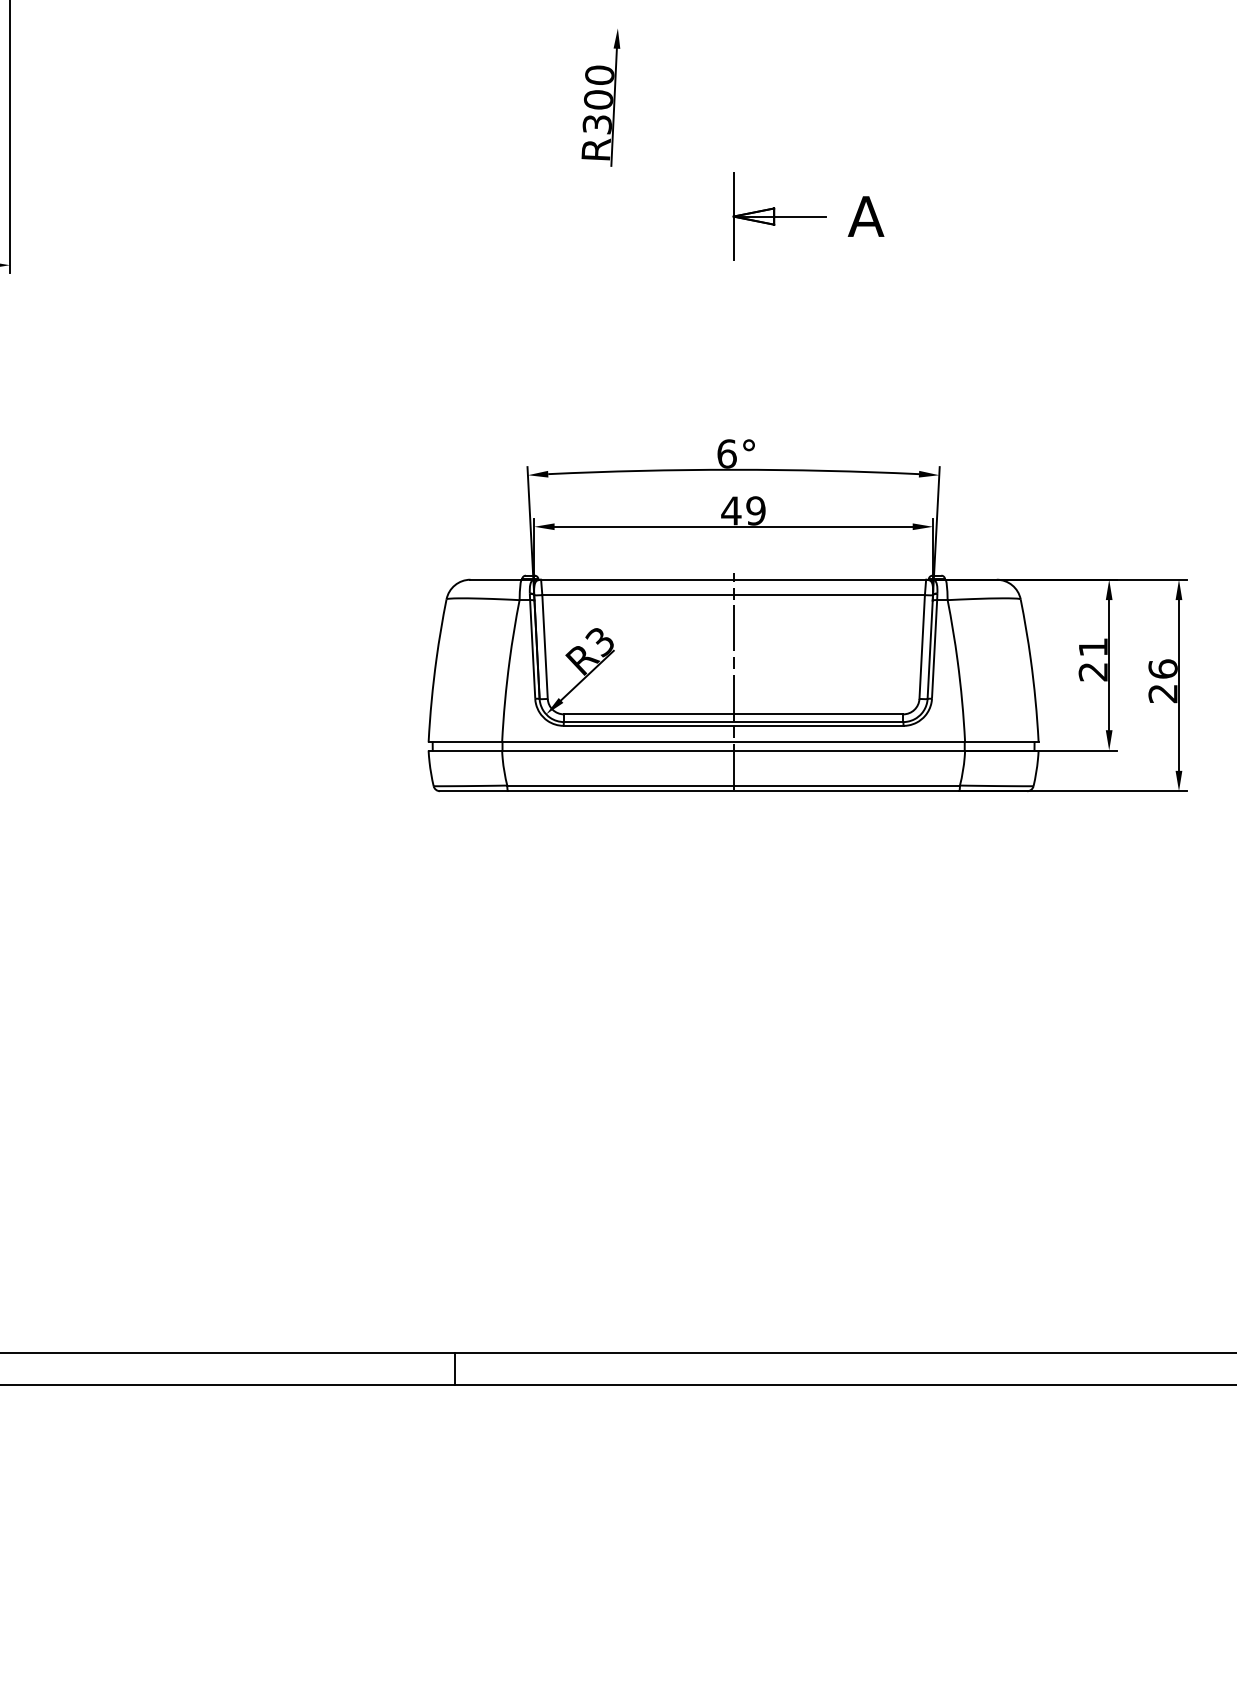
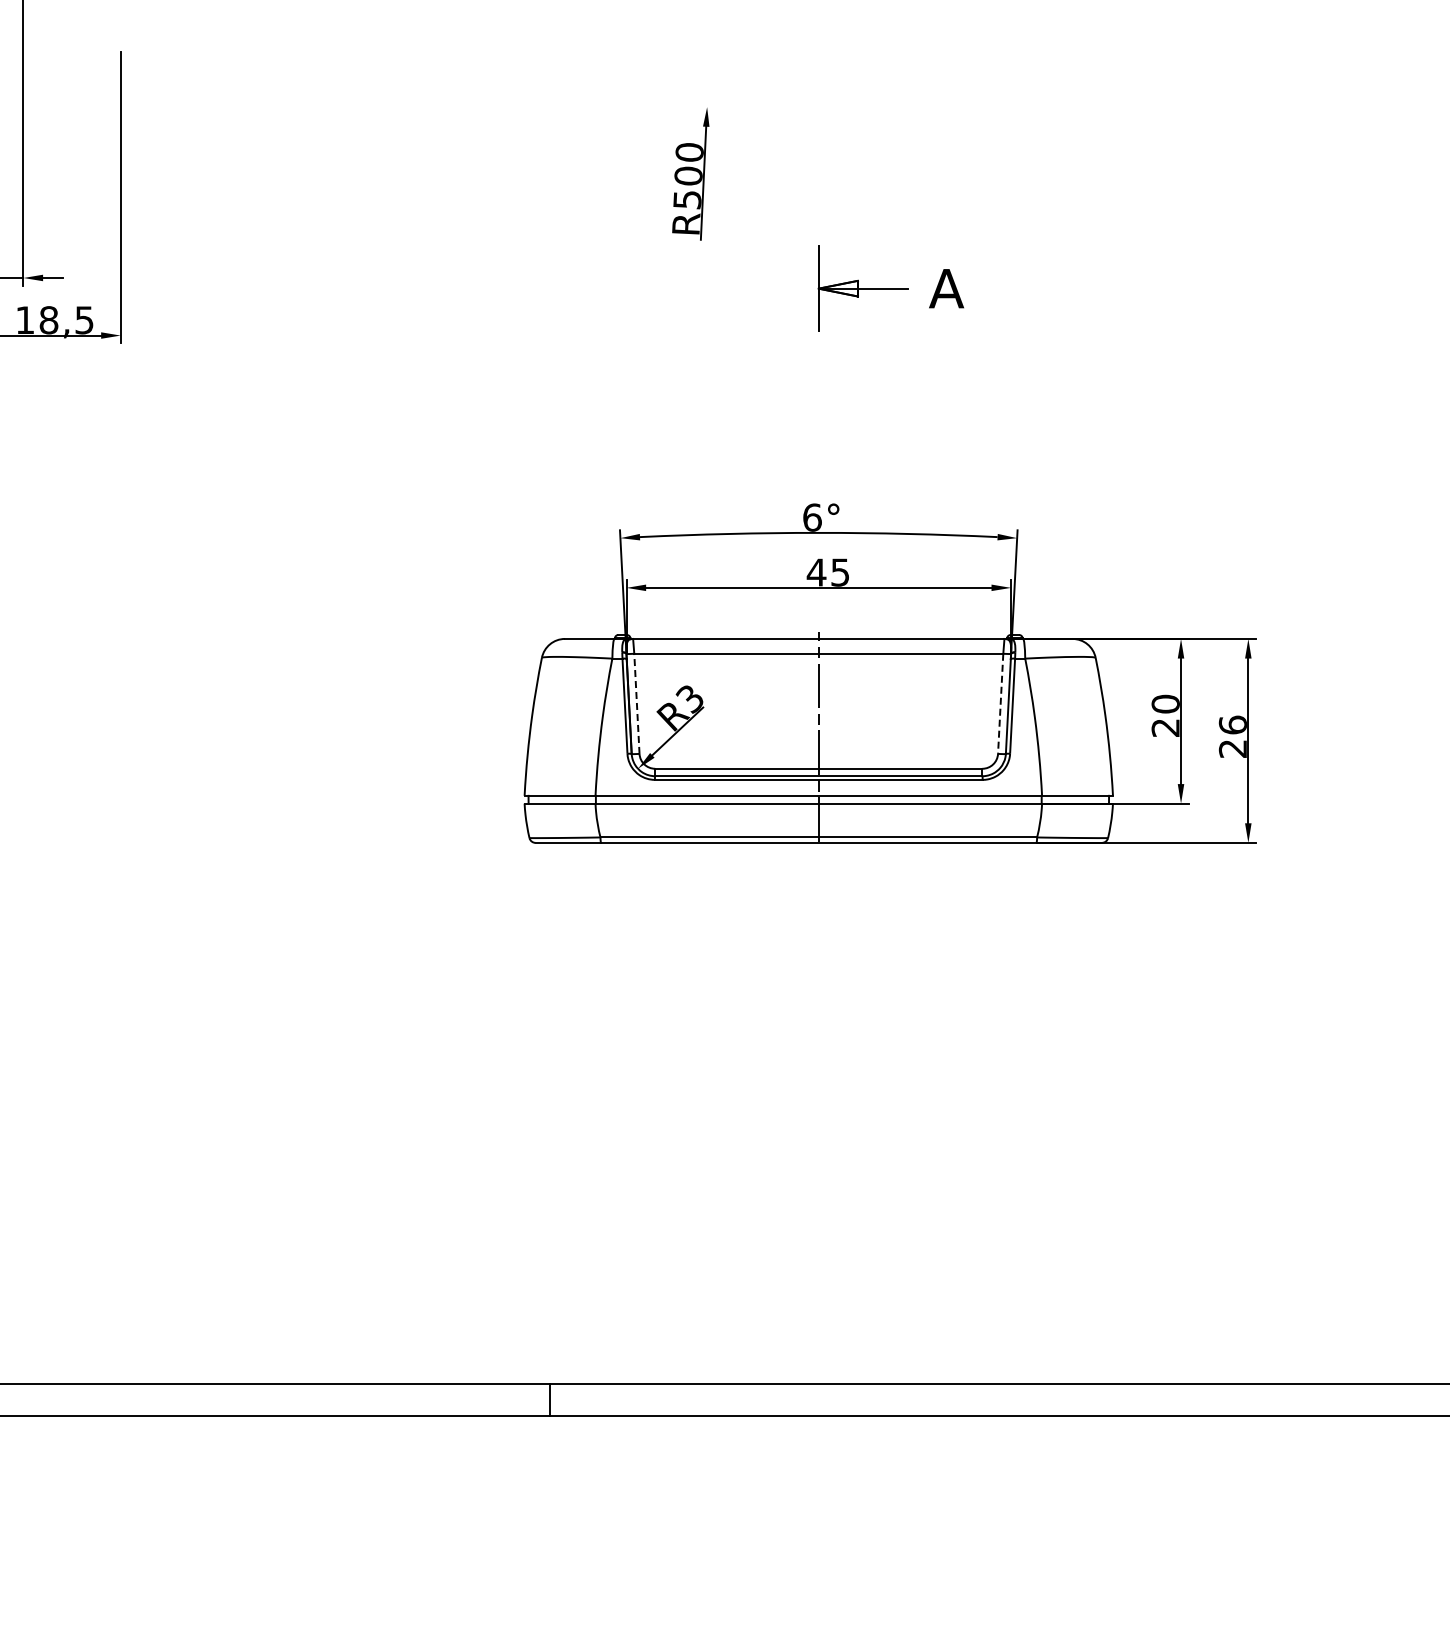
text: (596, 124) -> (686, 199), R300 -> R500
text: (756, 510) -> (840, 572), 49 -> 45
line: (544, 646) -> (636, 703), solid -> dashed
text: (1093, 646) -> (1165, 703), 21 -> 20
line: (922, 647) -> (1000, 704), solid -> dashed

